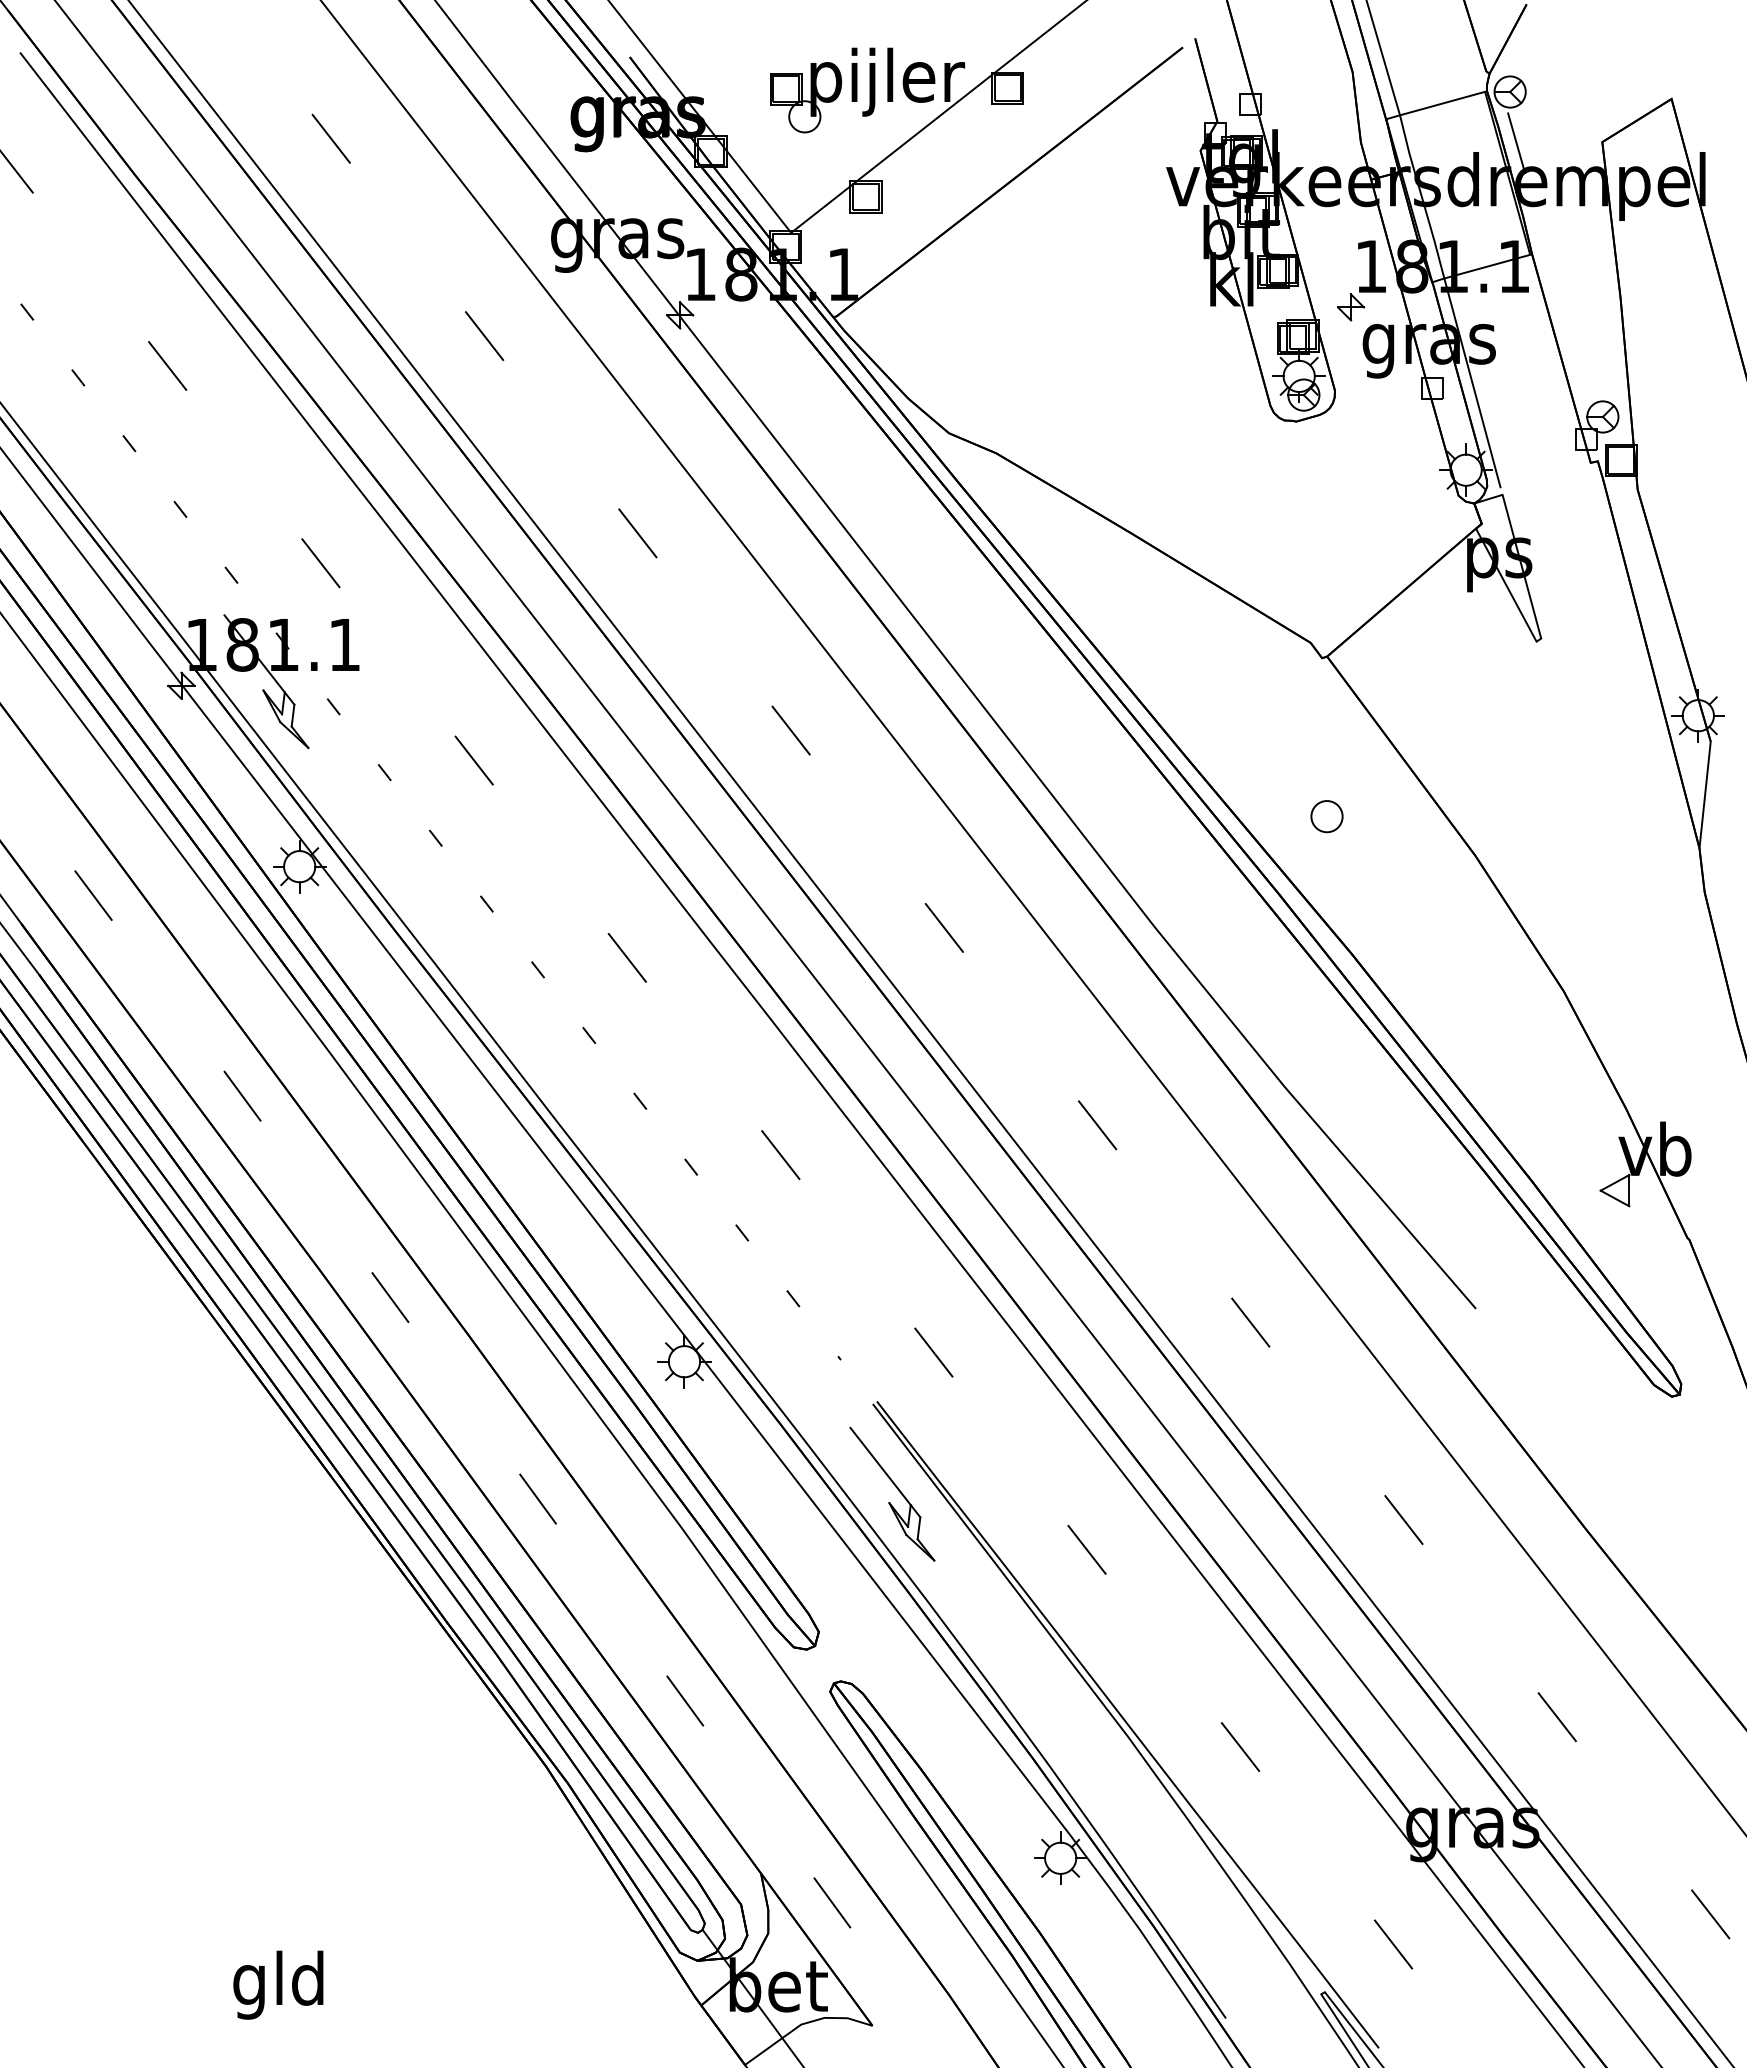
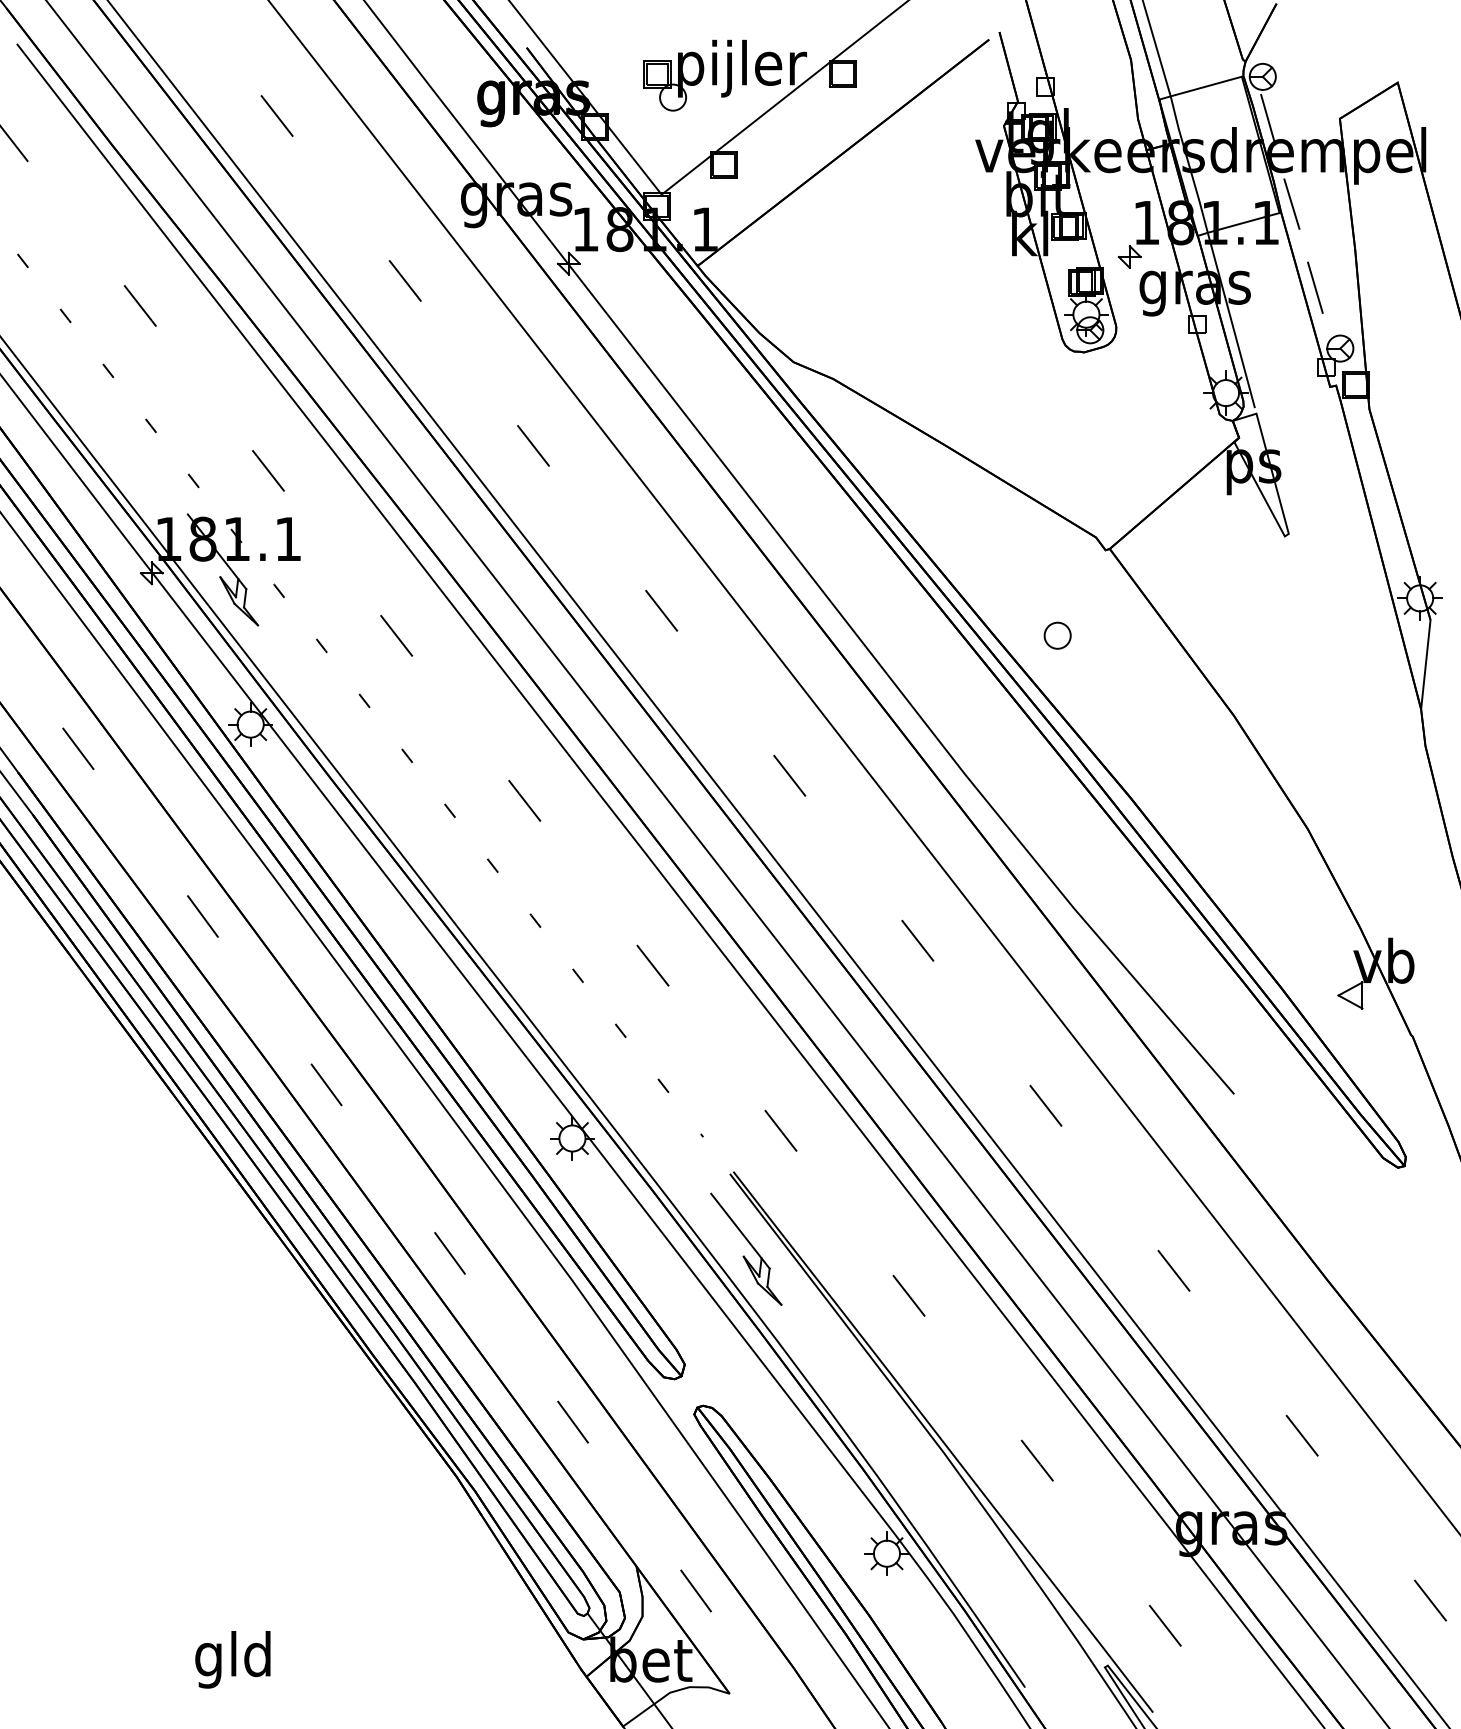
line: (1544, 243) -> (1291, 203), added
line: (1571, 343) -> (1314, 287), added
part: (1326, 816) -> (1057, 635), moved

